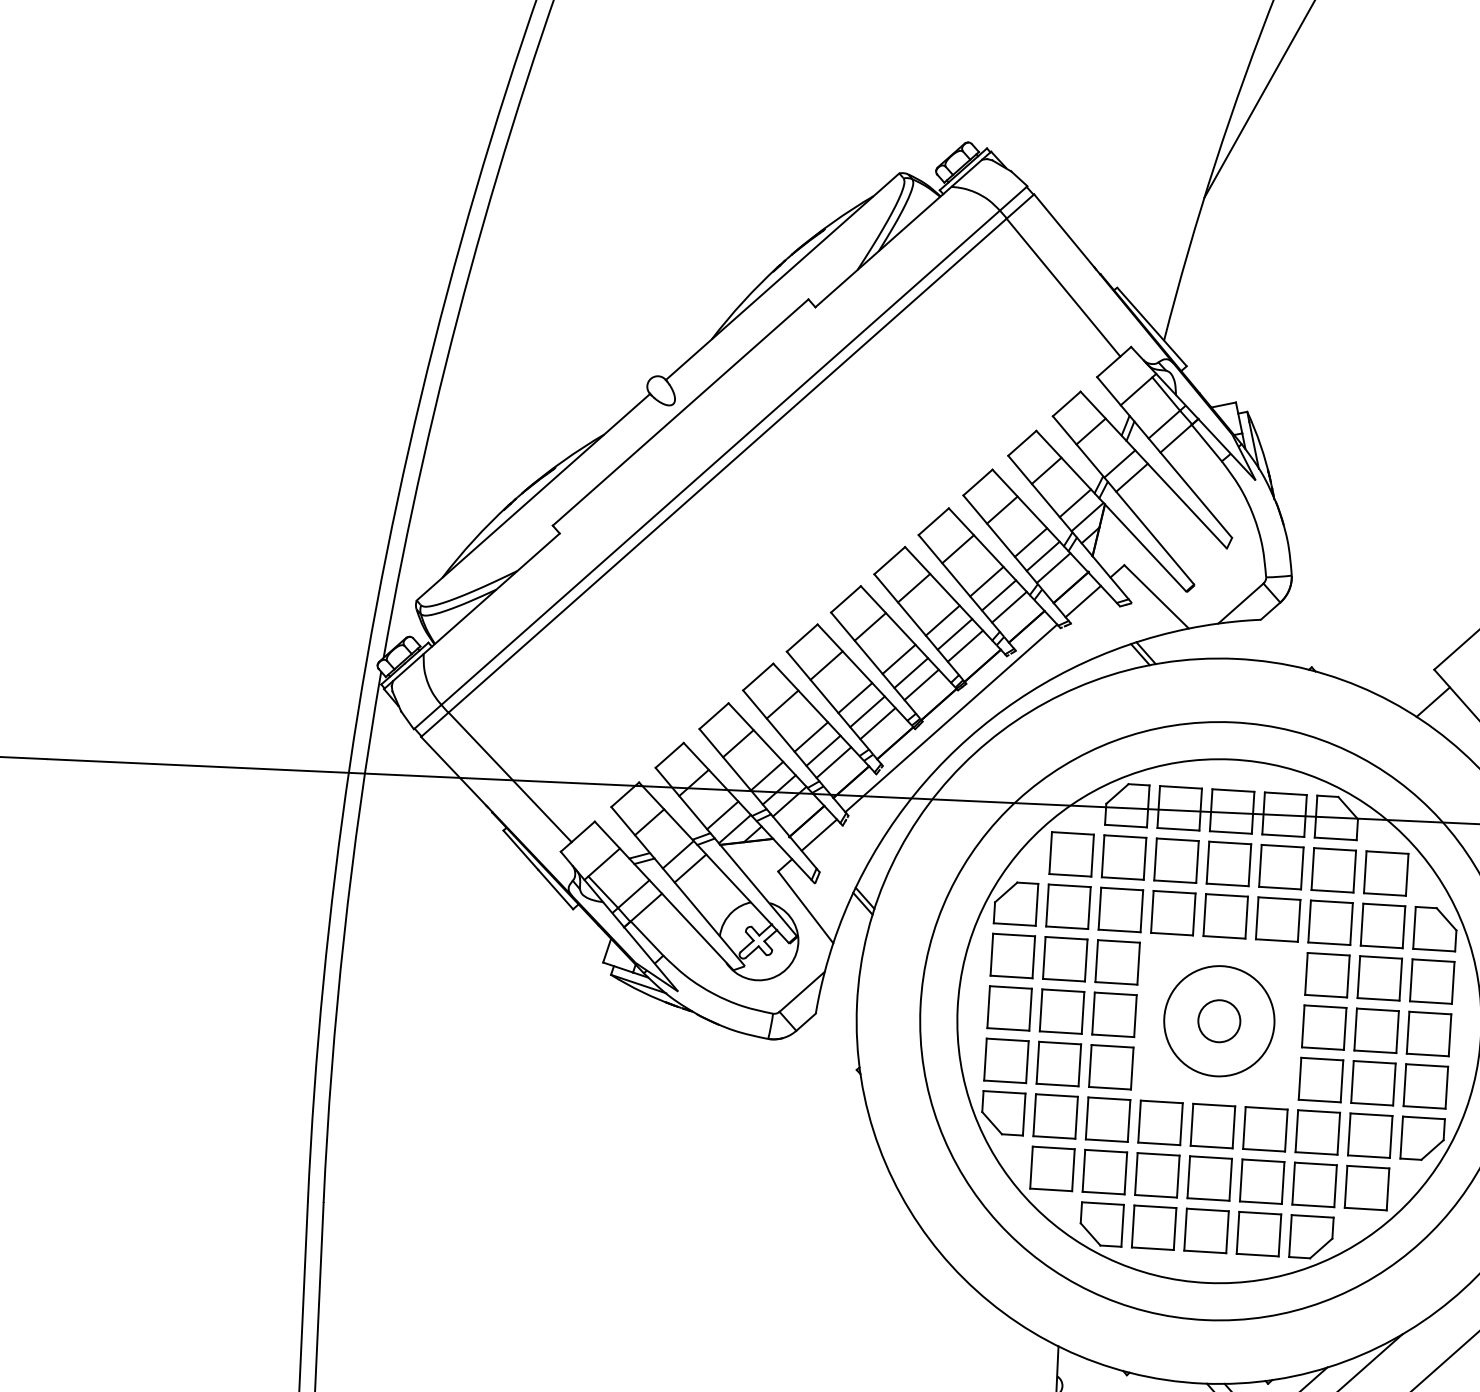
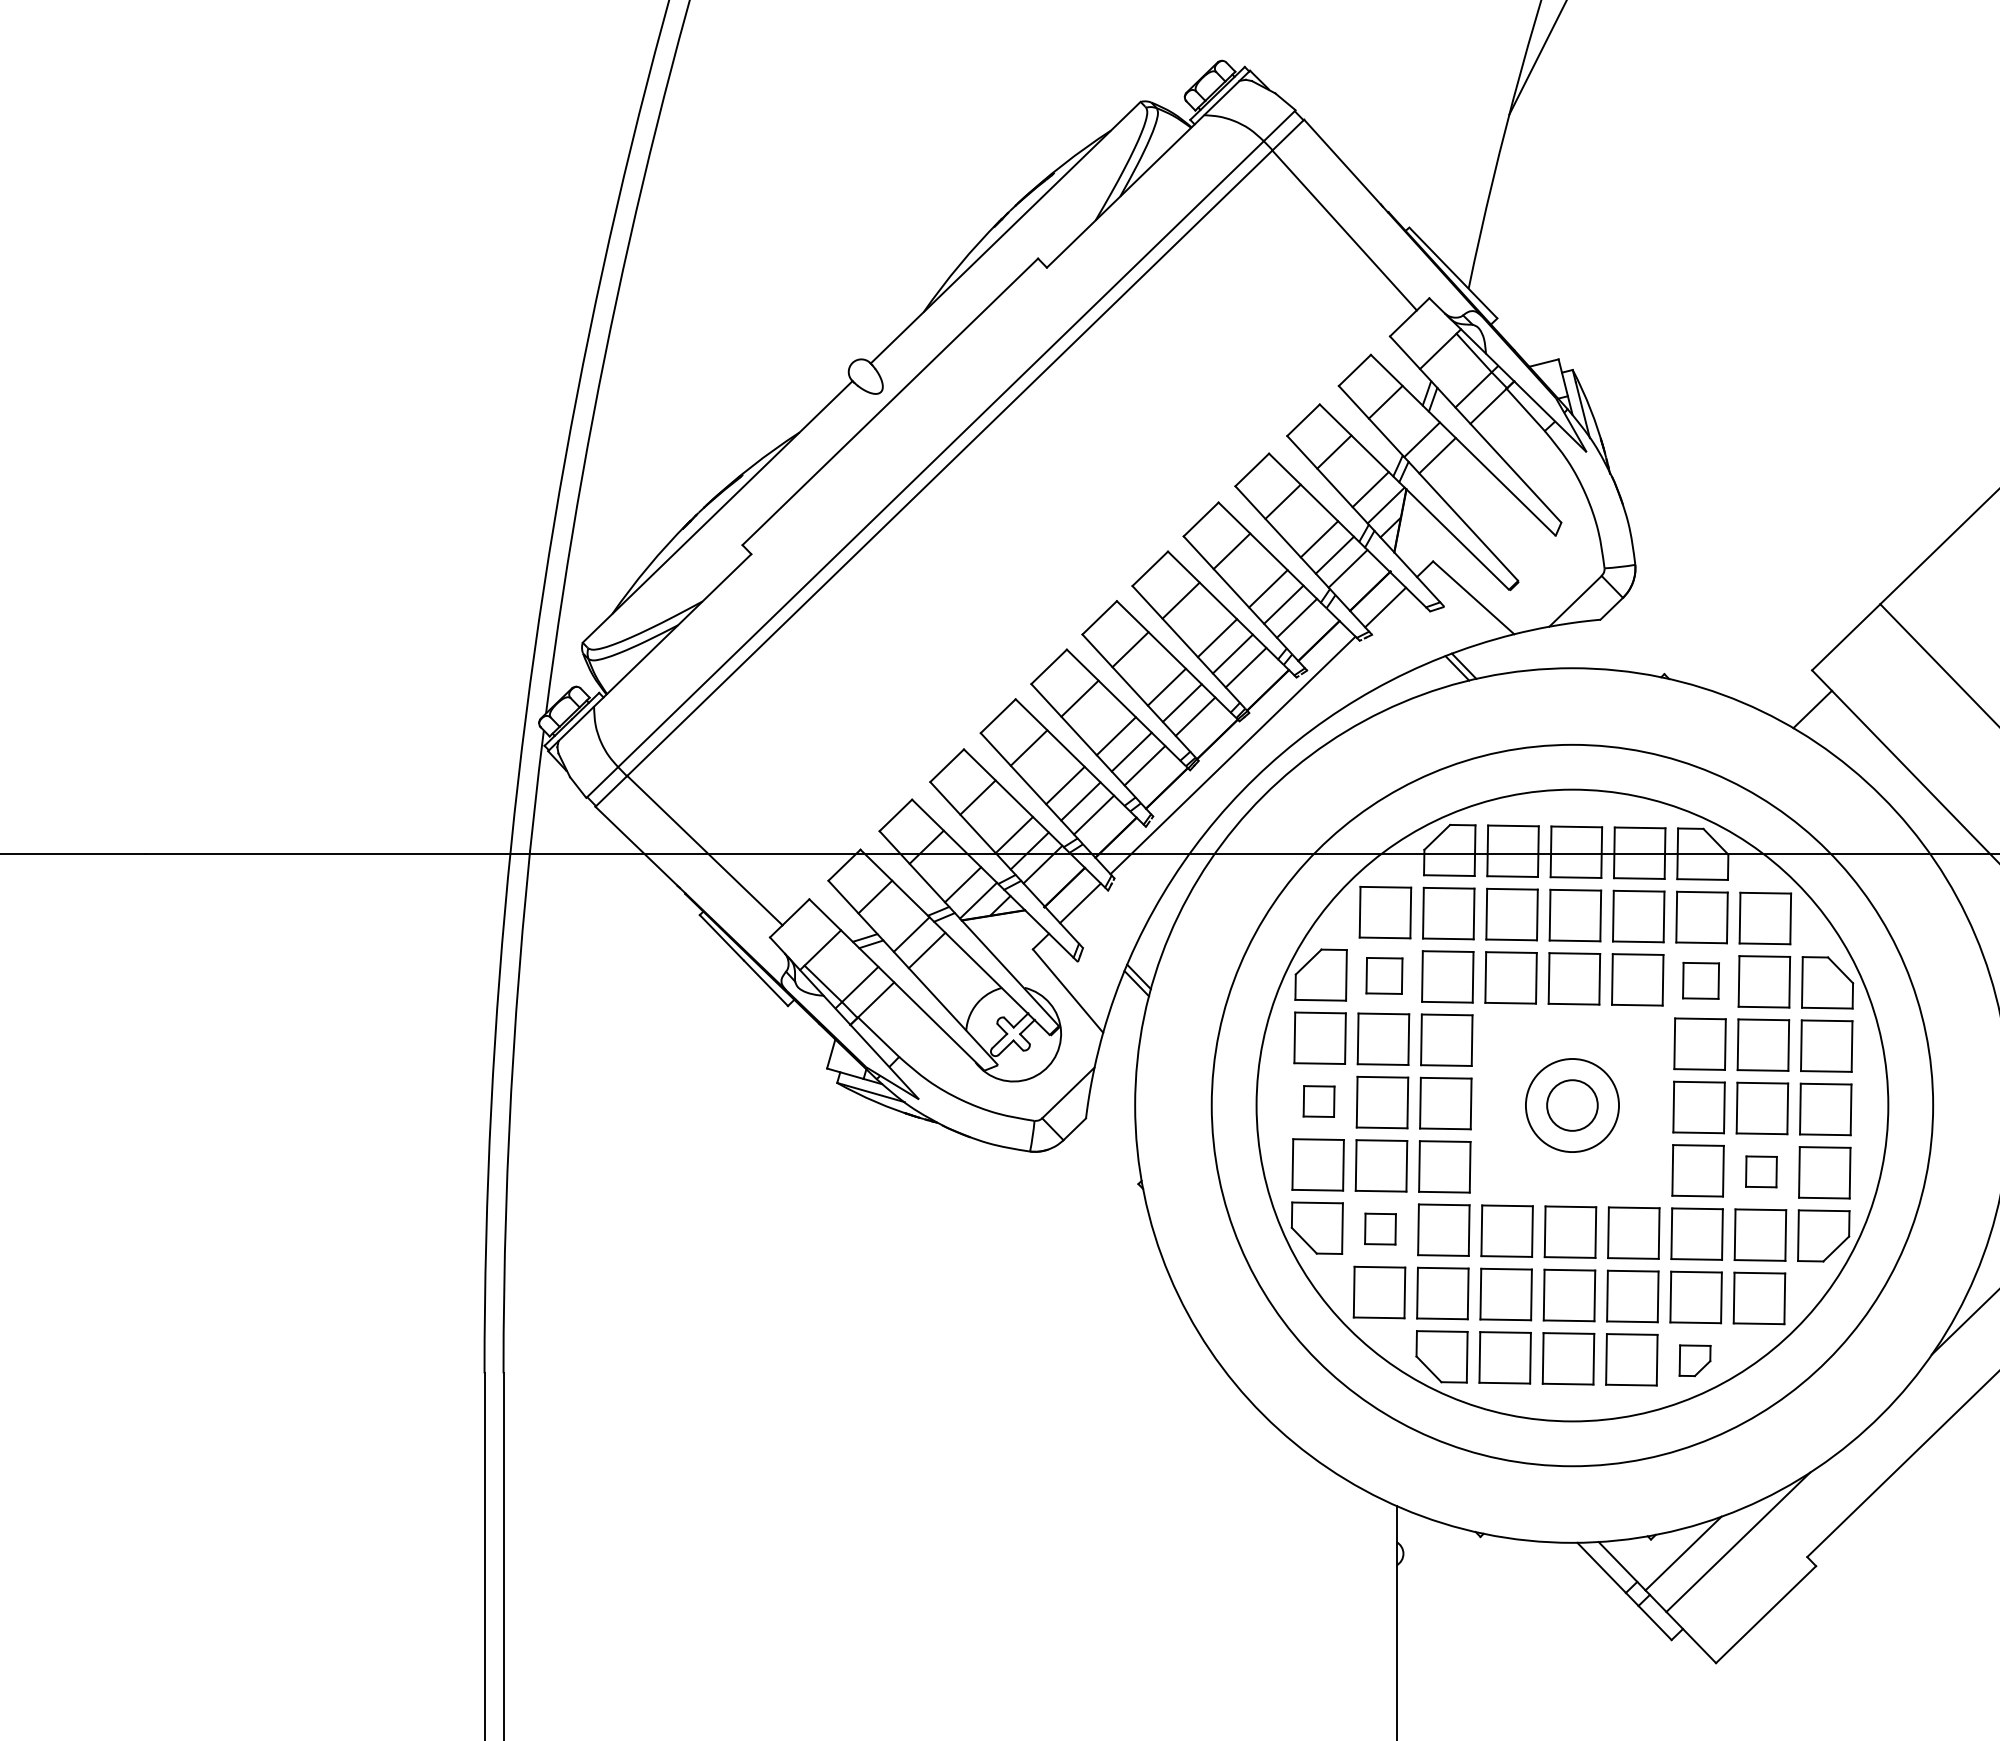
part: (1068, 906) -> (1384, 975), size x0.7
part: (1330, 922) -> (1700, 980), size x0.7
part: (1009, 1008) -> (1318, 1101), size x0.6
circle: (1218, 1021) -> (1571, 1105), size x0.7
part: (1373, 1083) -> (1761, 1171), size x0.6
part: (1055, 1115) -> (1380, 1228), size x0.6
part: (1310, 1237) -> (1694, 1360), size x0.6

